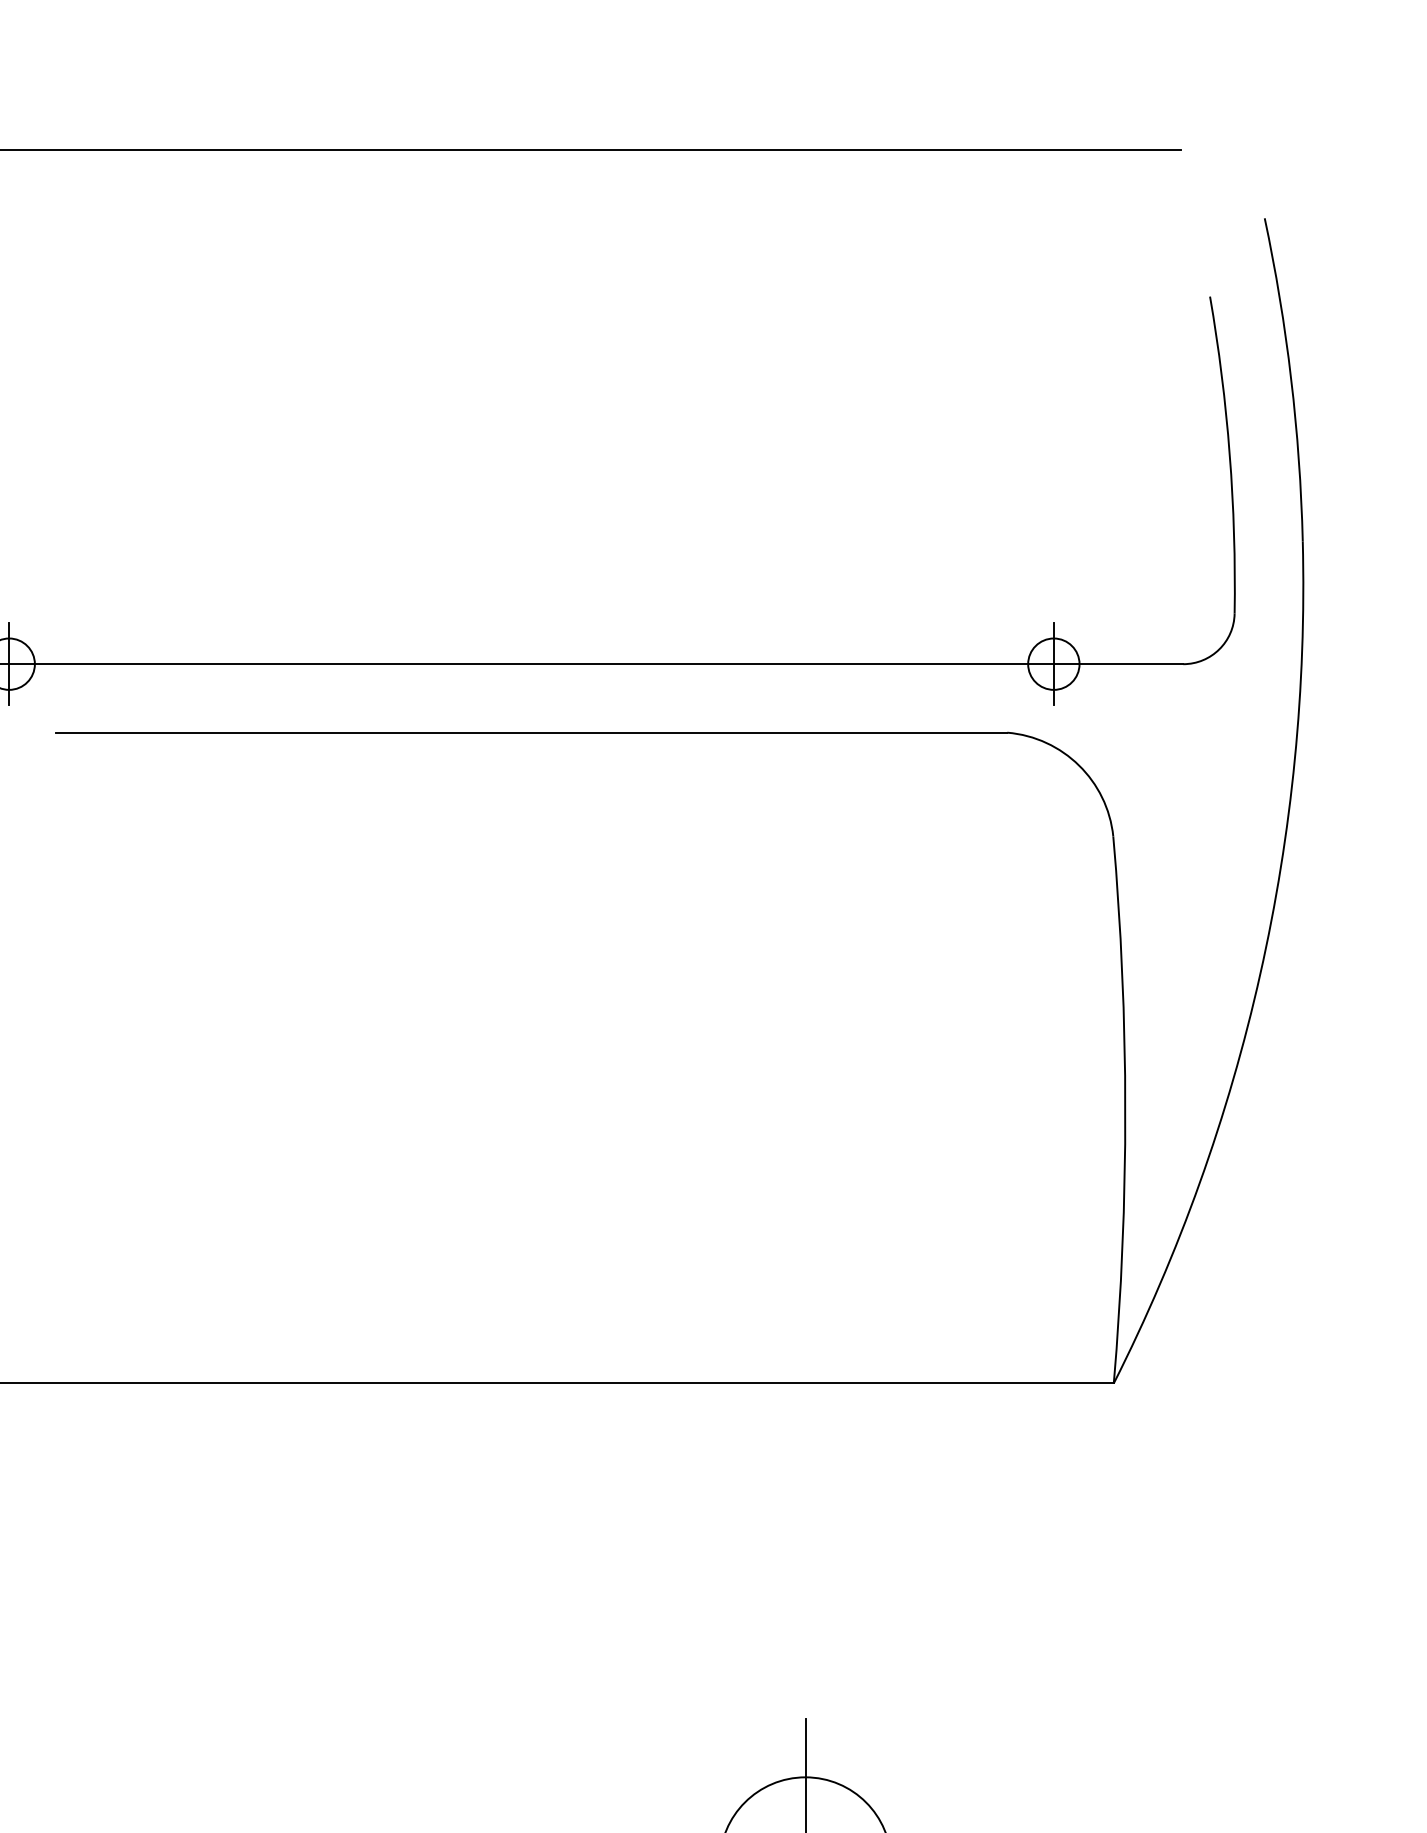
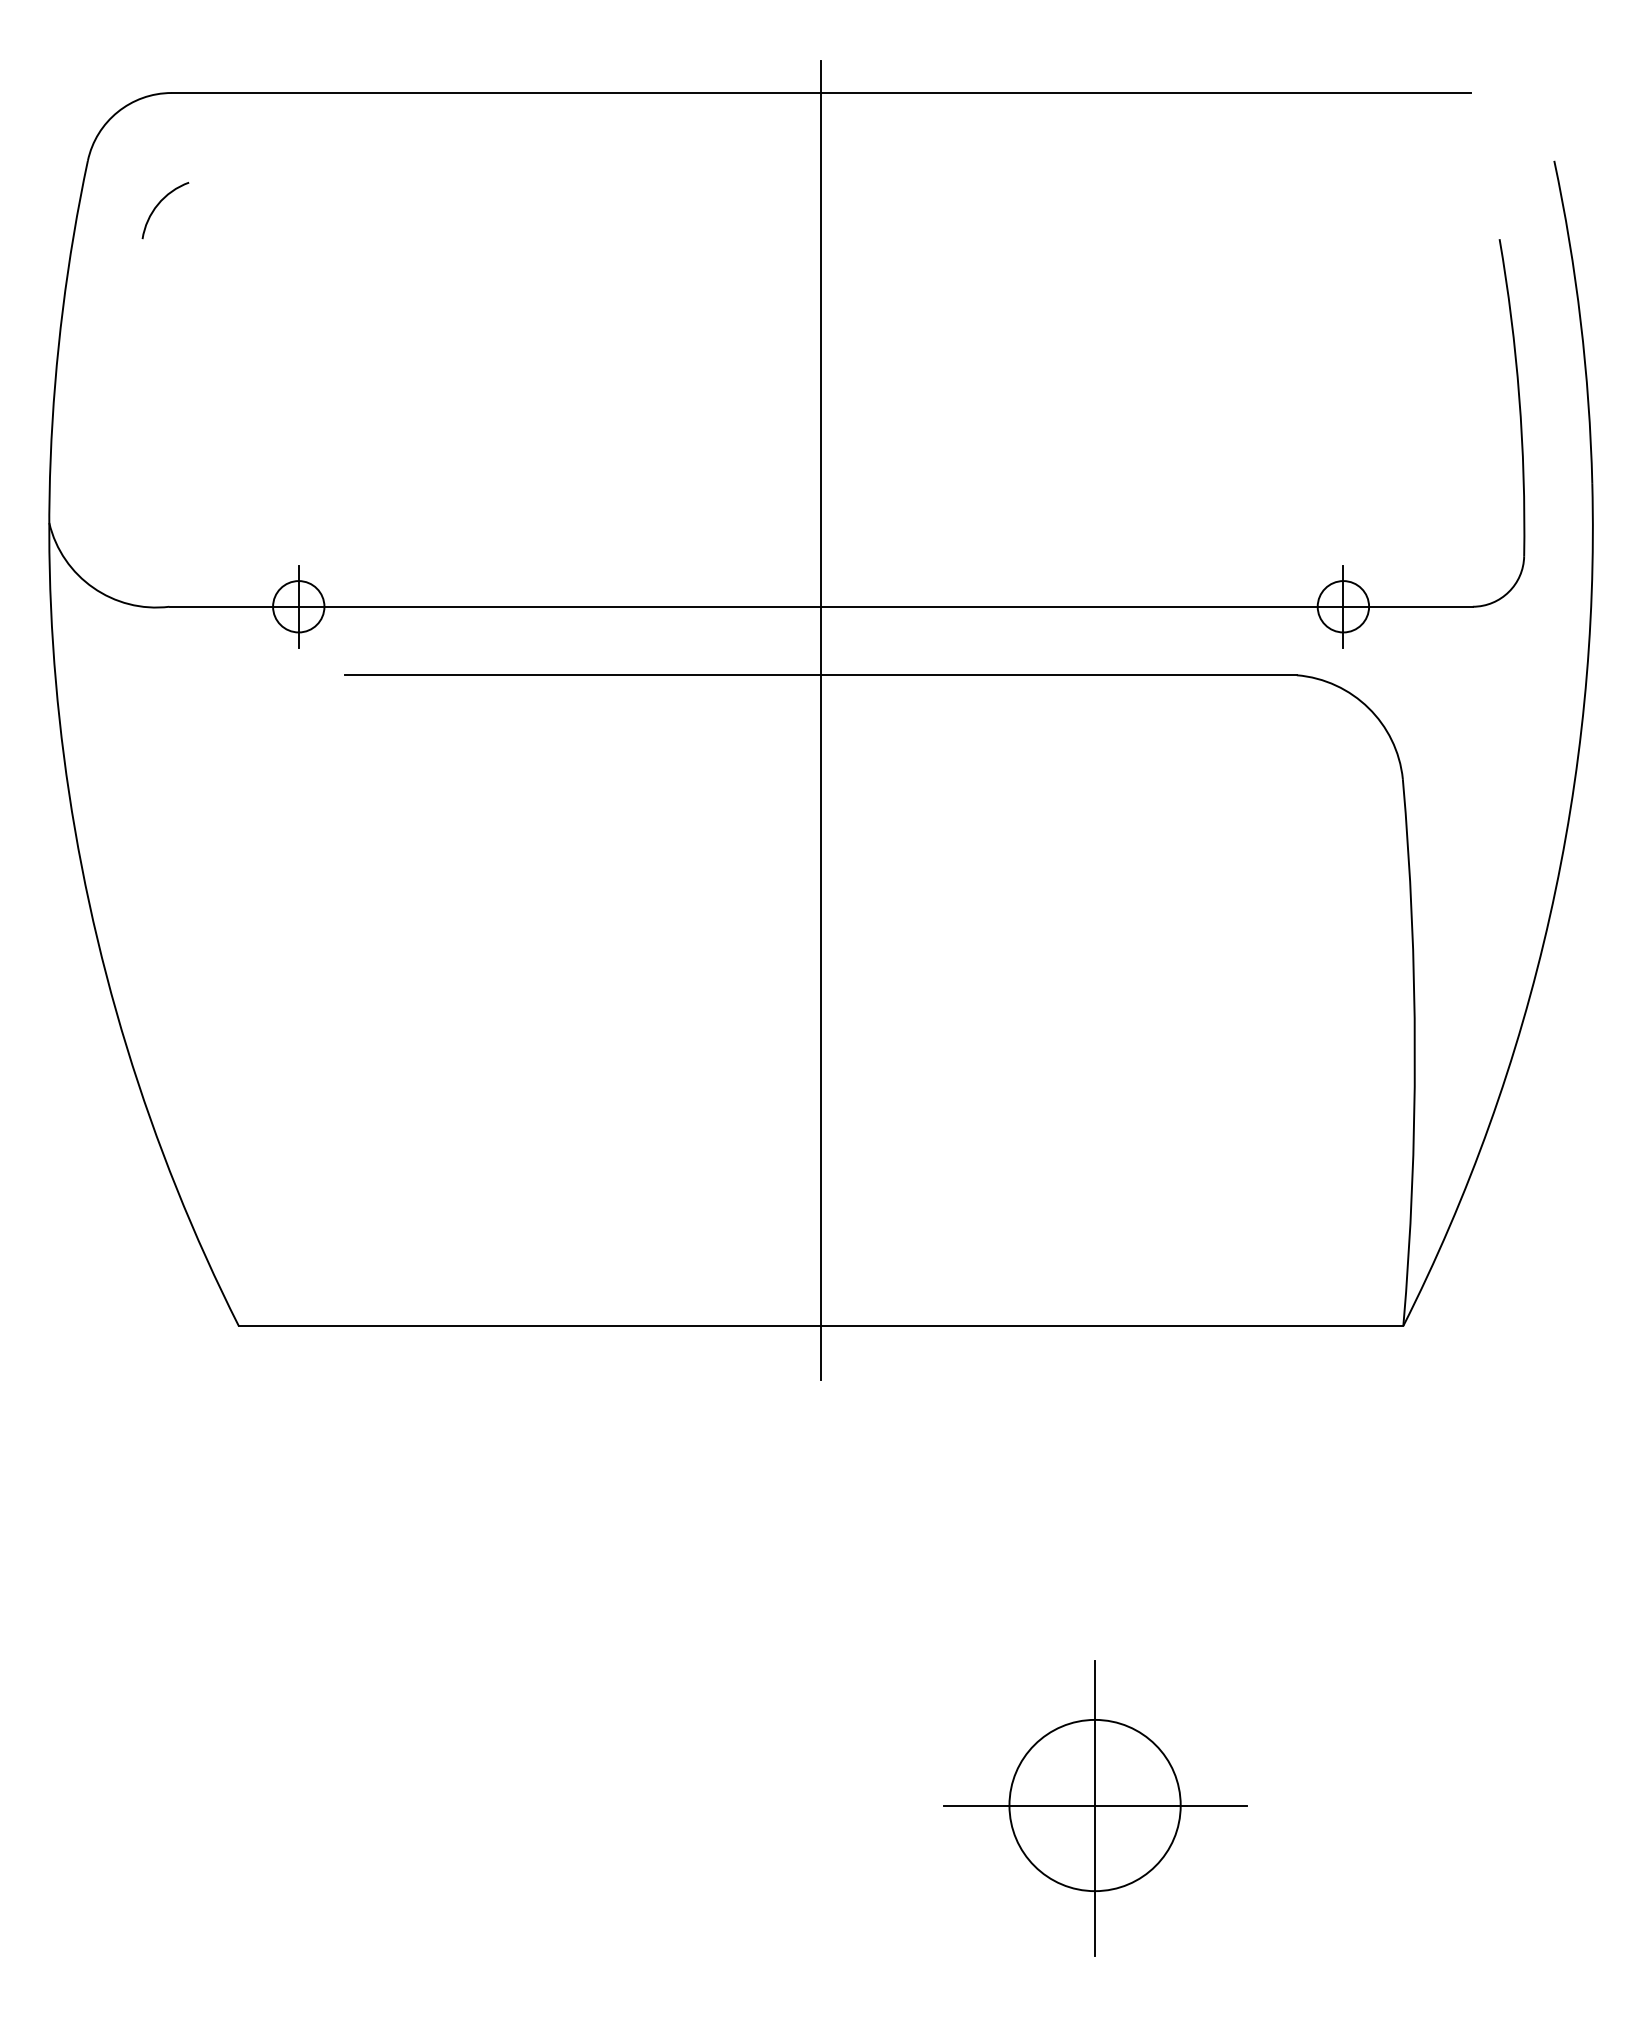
line: (531, 777) -> (821, 720), added

